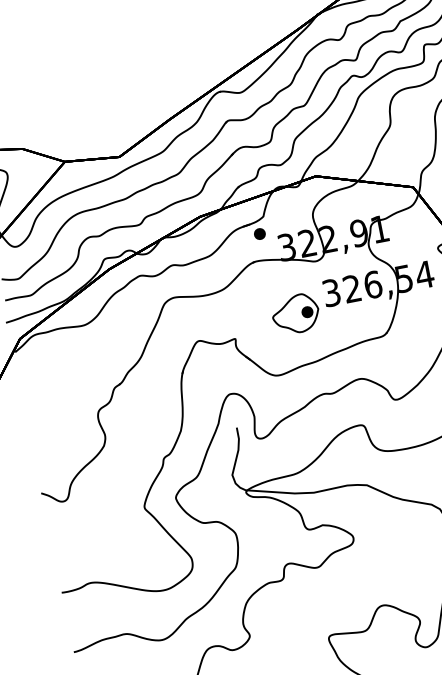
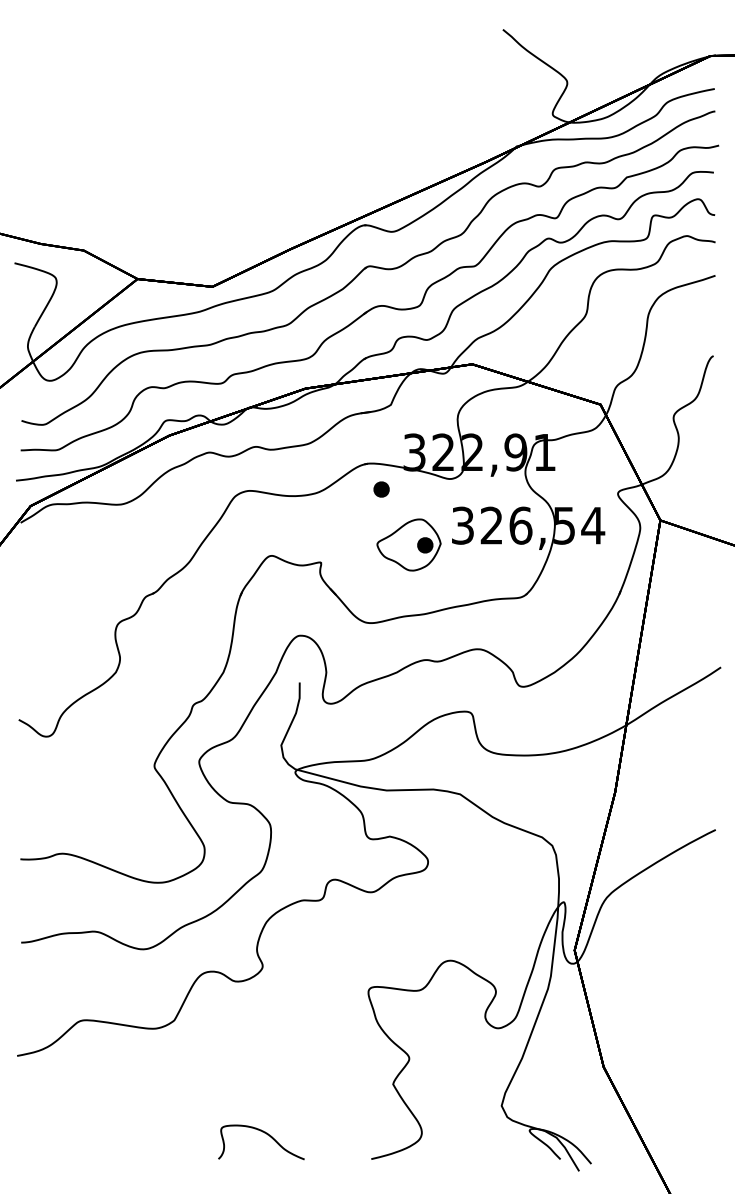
part: (259, 234) -> (381, 489), moved

